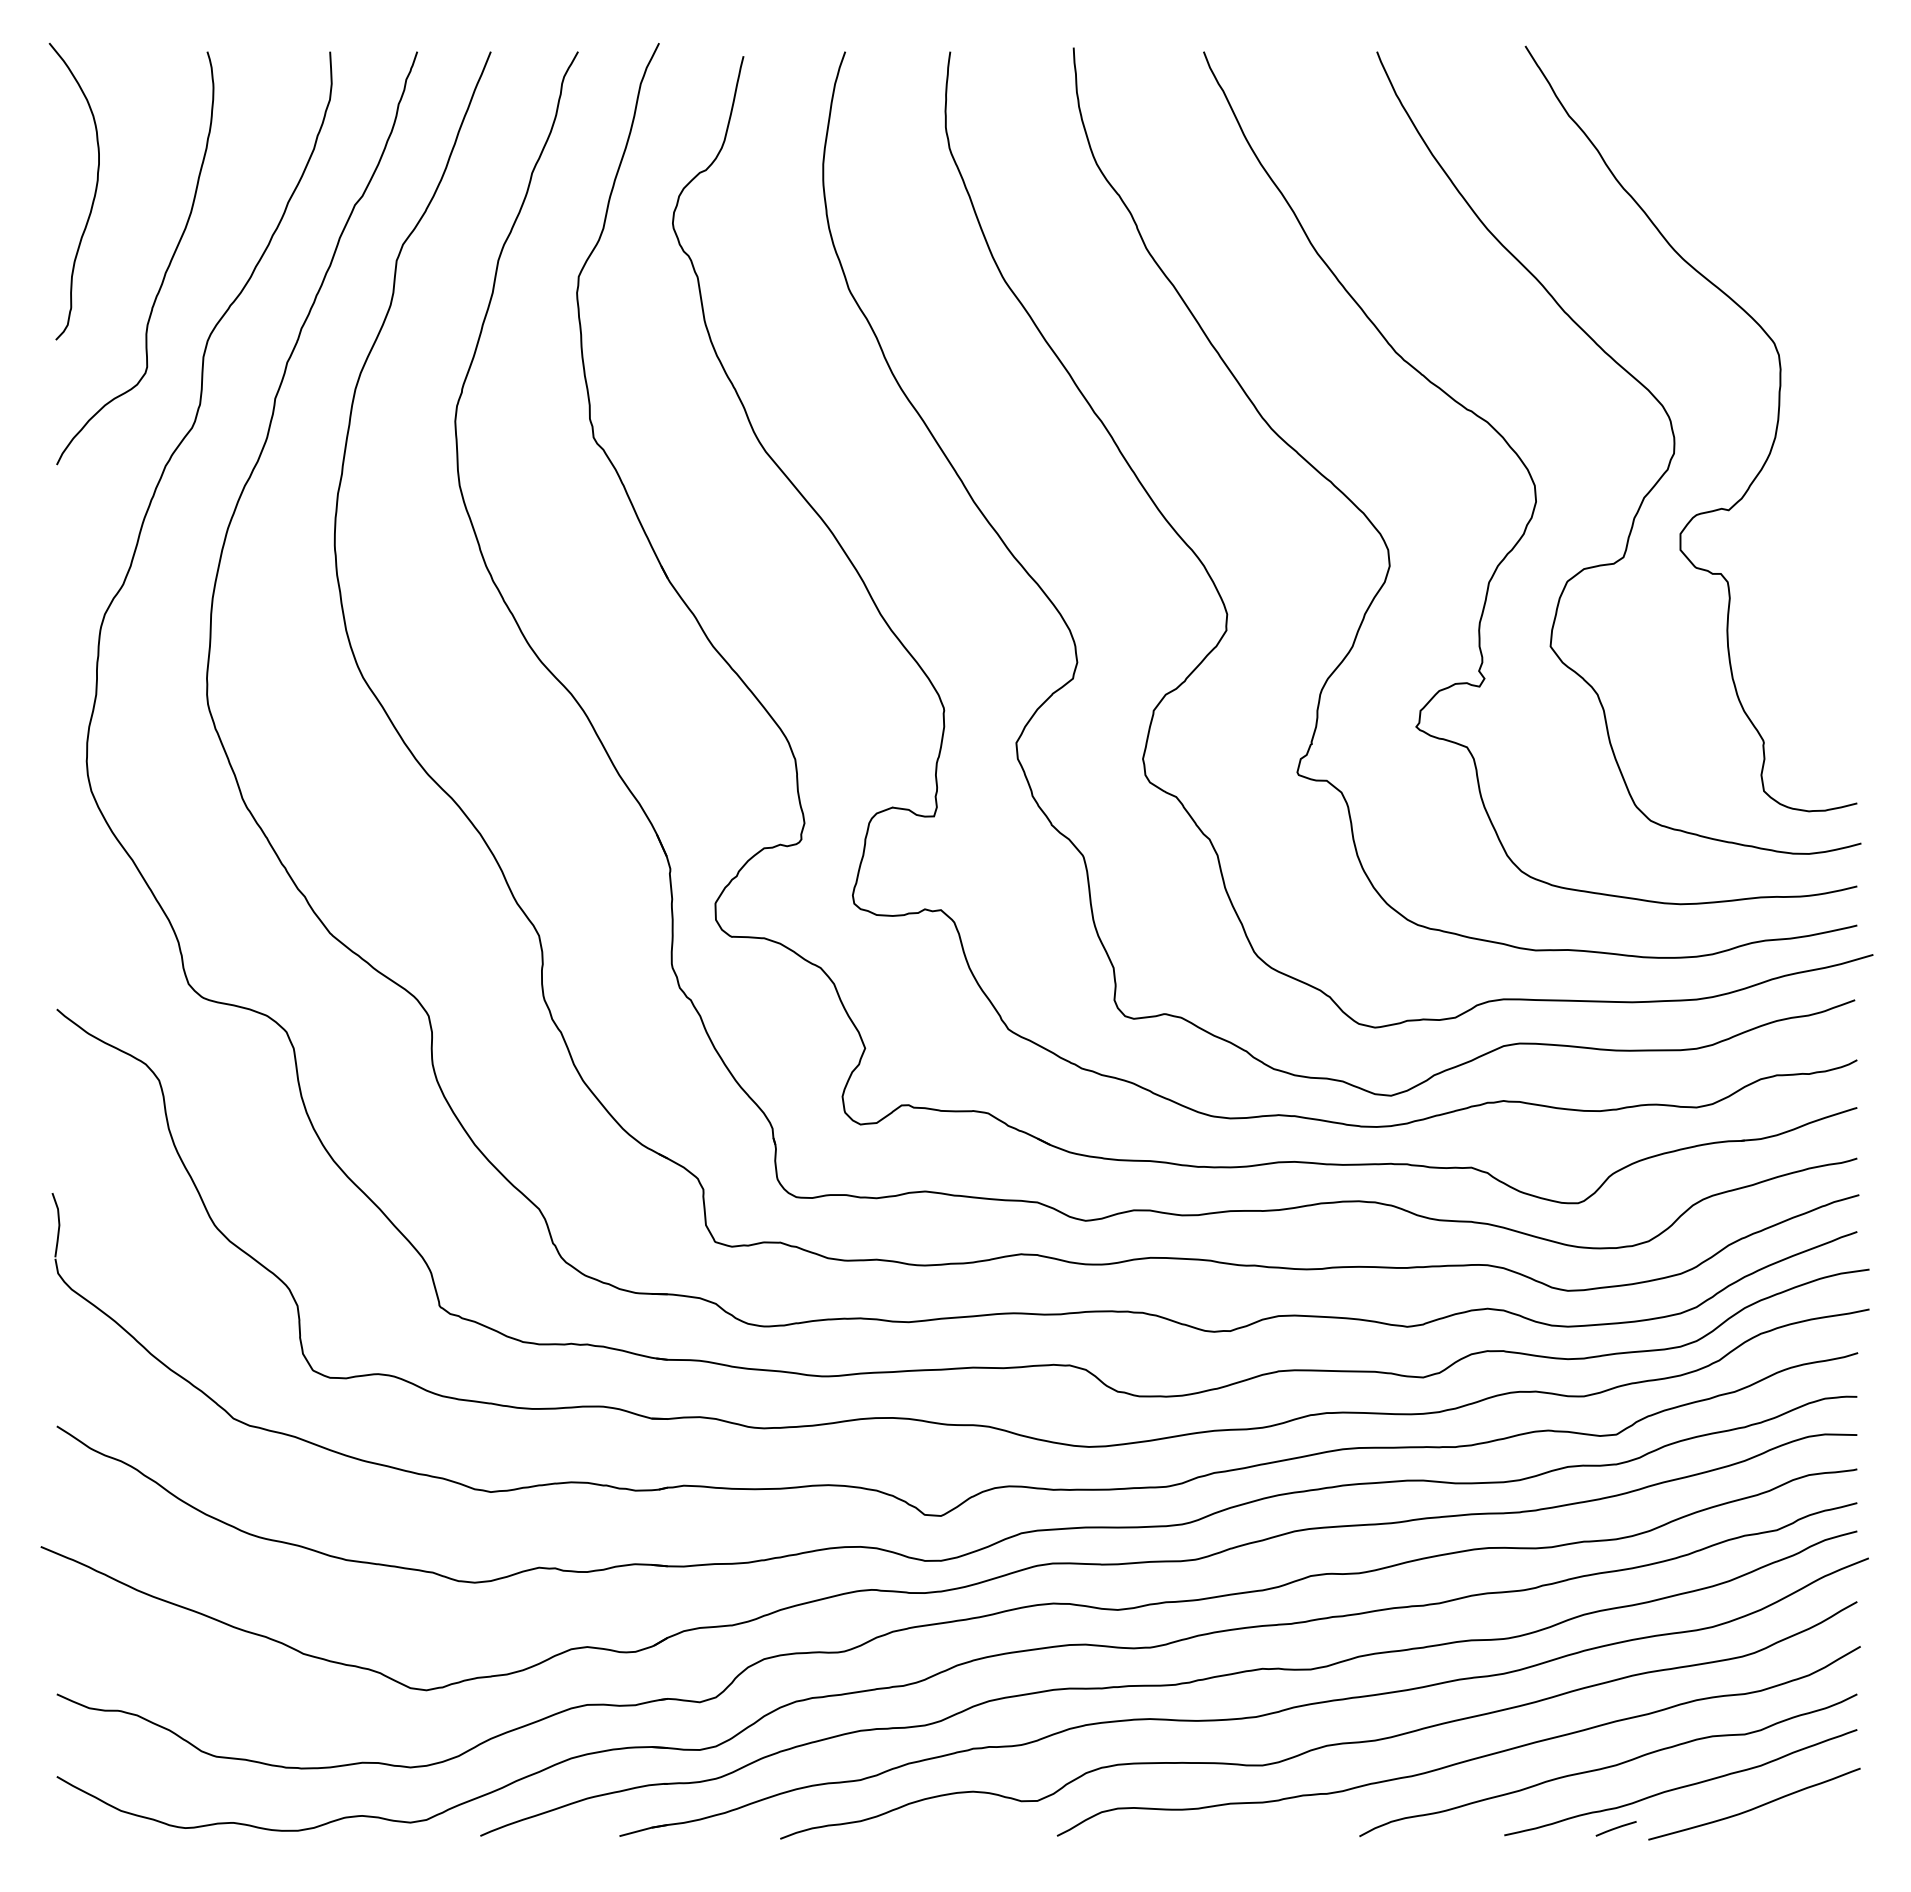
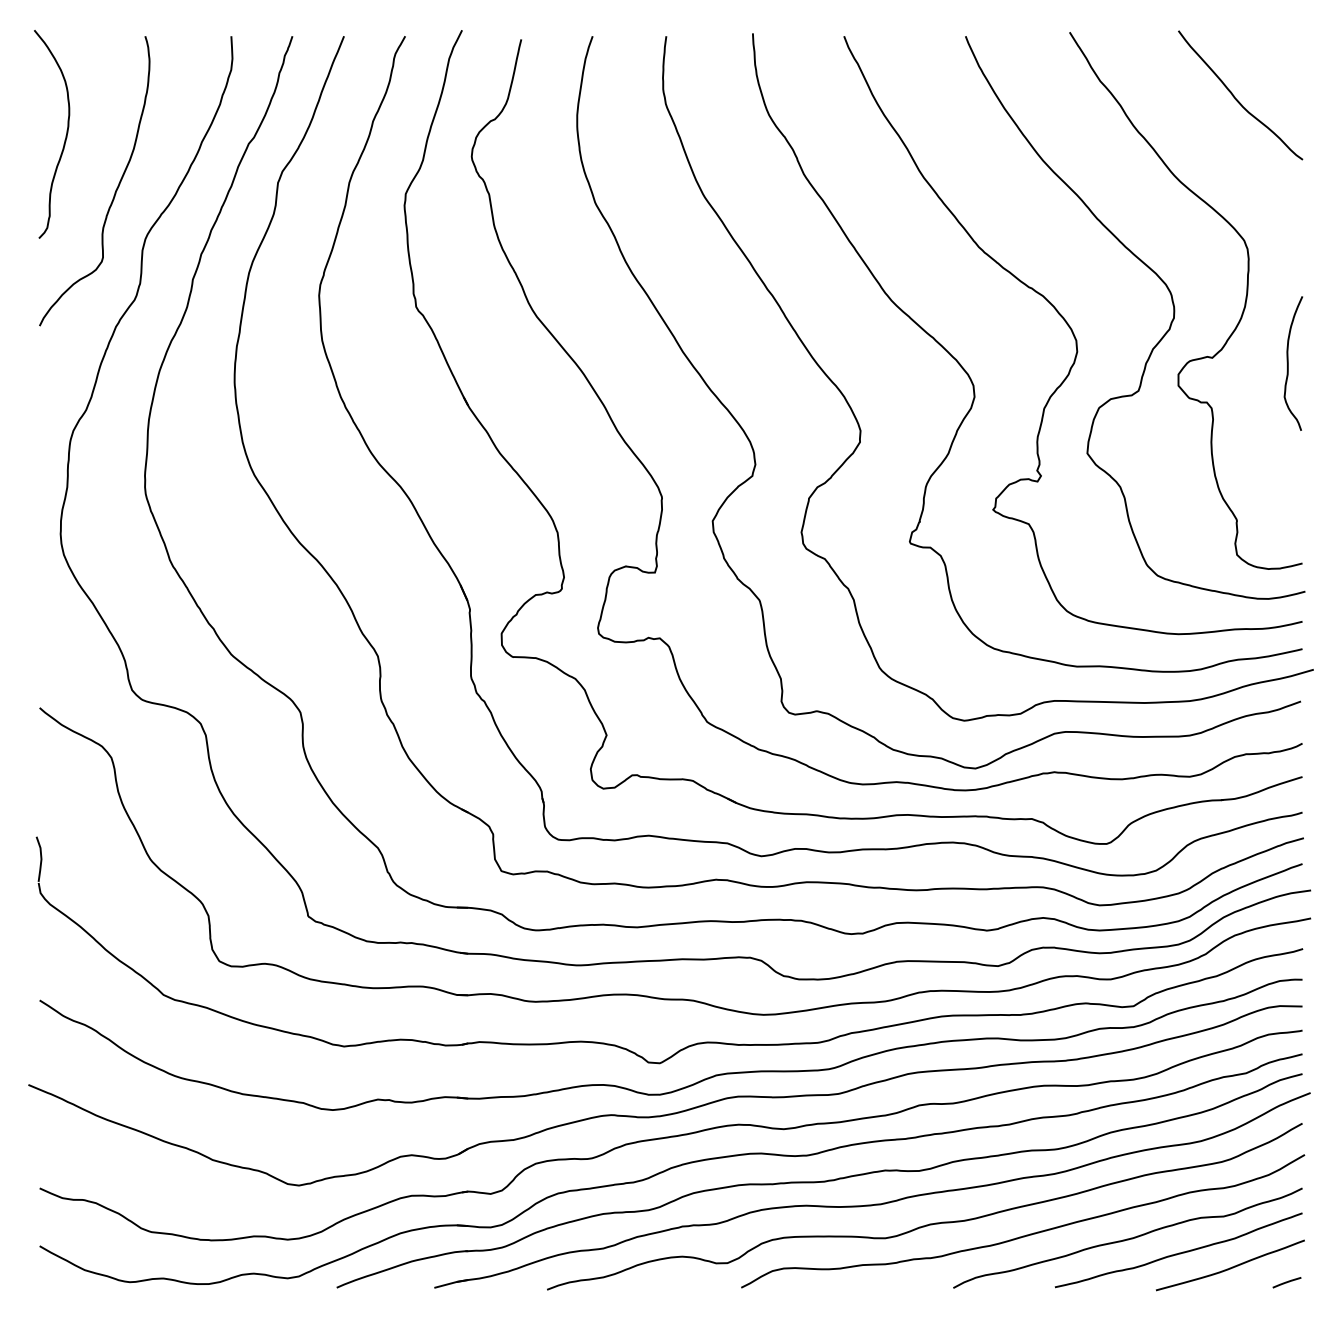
curve: (1763, 141) -> (1236, 99), added
curve: (1837, 518) -> (1288, 363), added
line: (1615, 1828) -> (1286, 1282), moved

